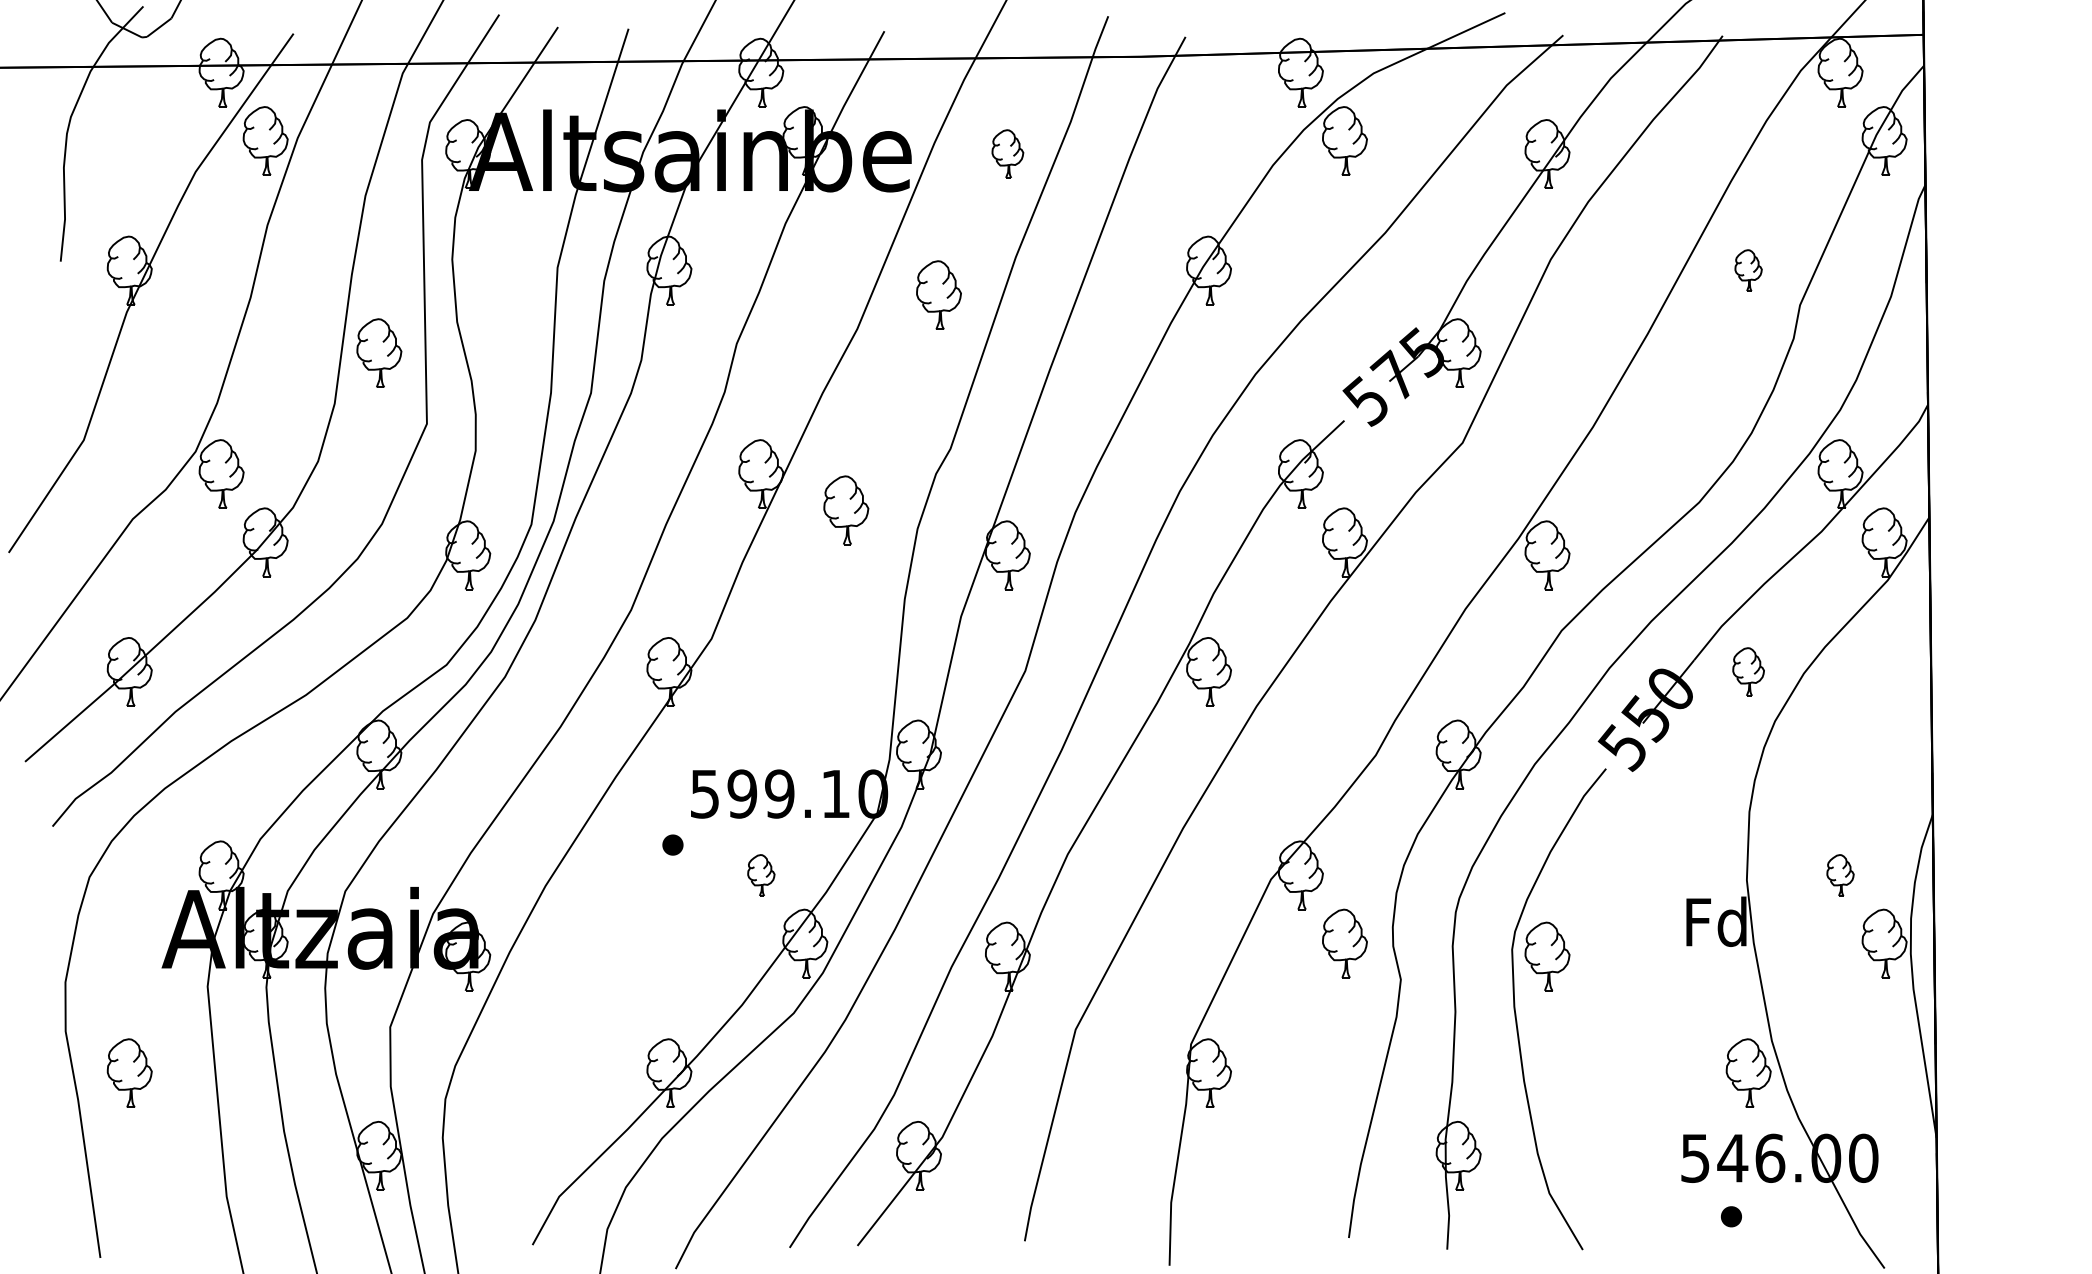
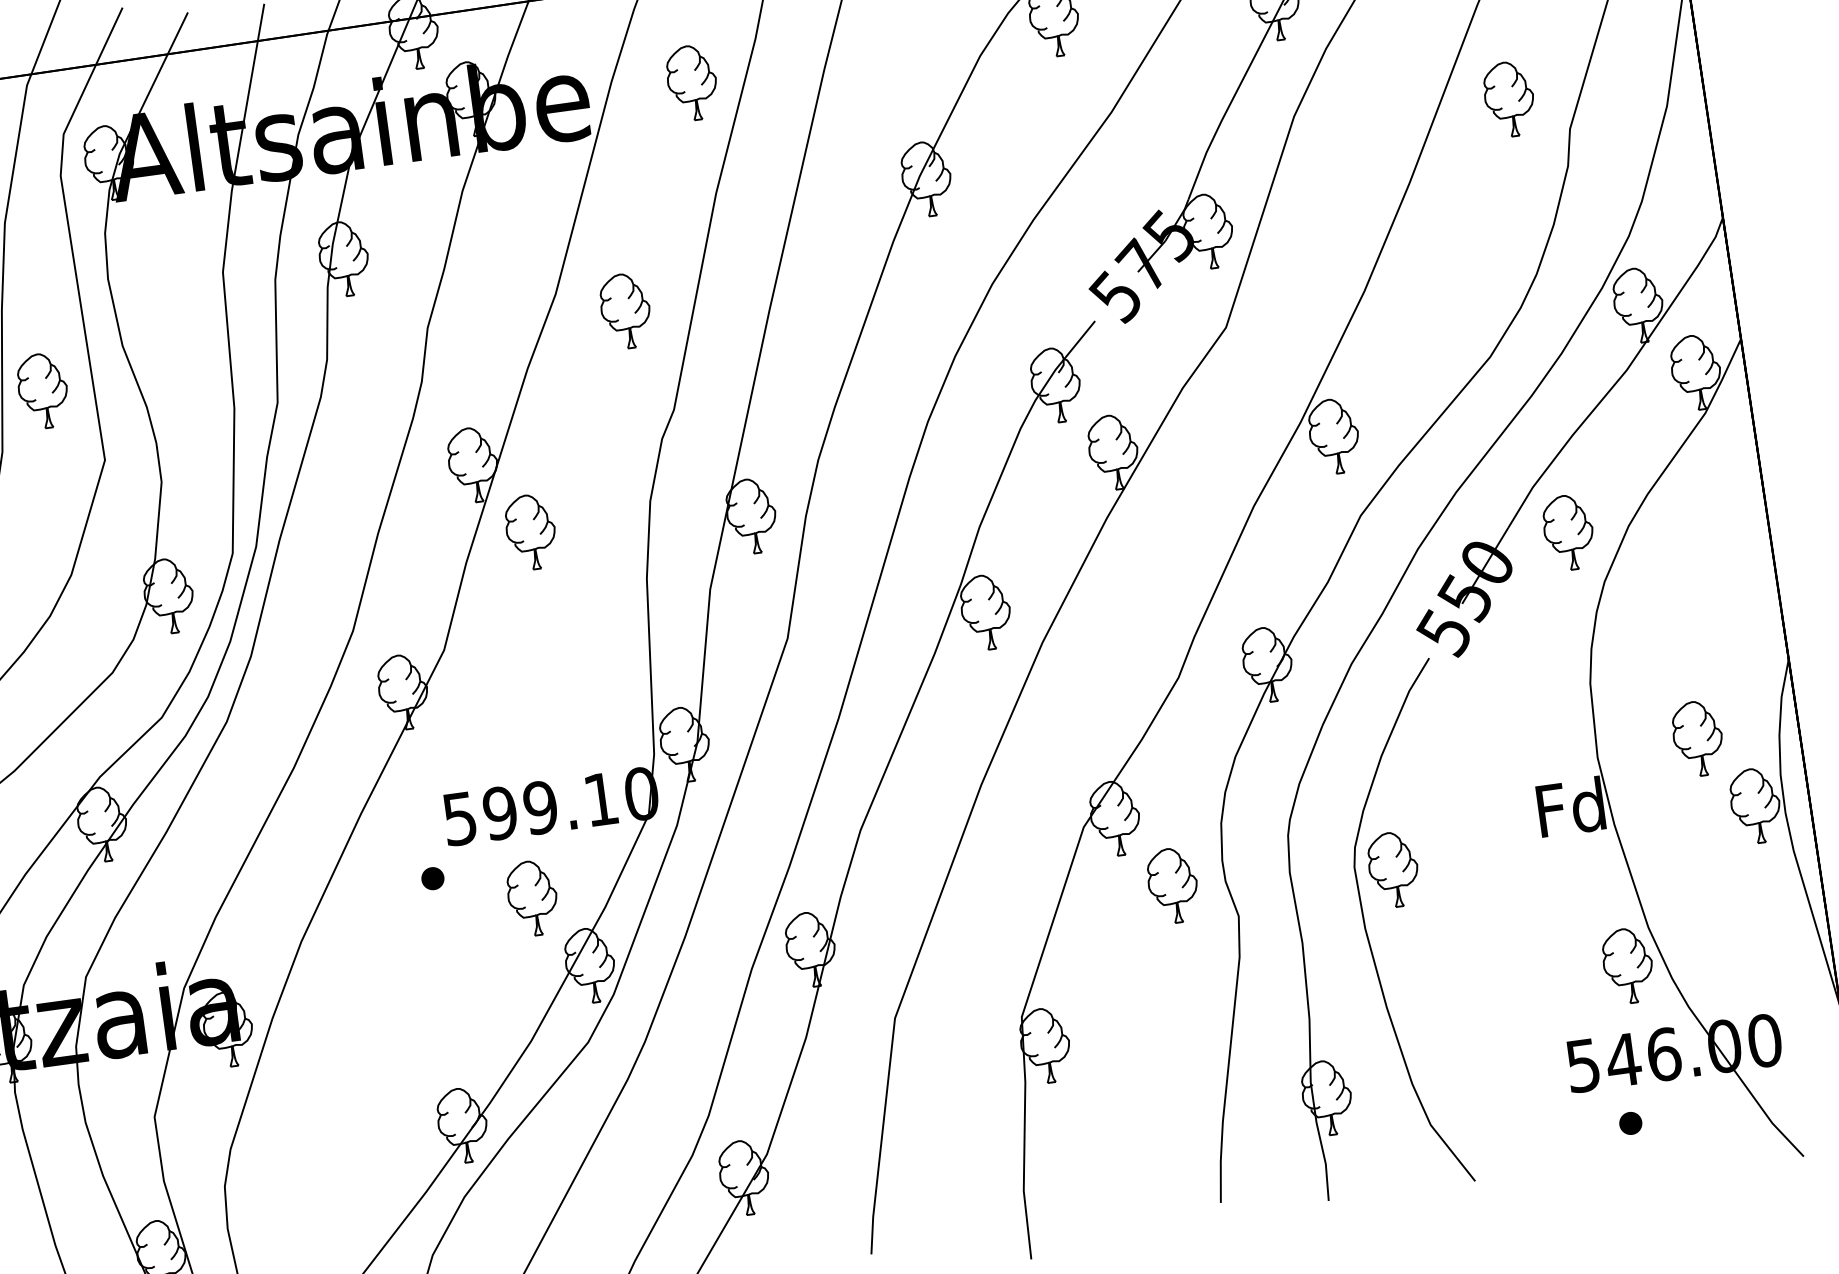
part: (1007, 153) -> (691, 82), size x1.43
part: (1748, 270) -> (1509, 99), size x1.67
part: (938, 294) -> (625, 310), moved
part: (846, 510) -> (531, 532), moved
part: (1748, 671) -> (1568, 532), size x1.43
part: (761, 875) -> (533, 898), size x1.67
part: (1840, 875) -> (1698, 738), size x1.67

